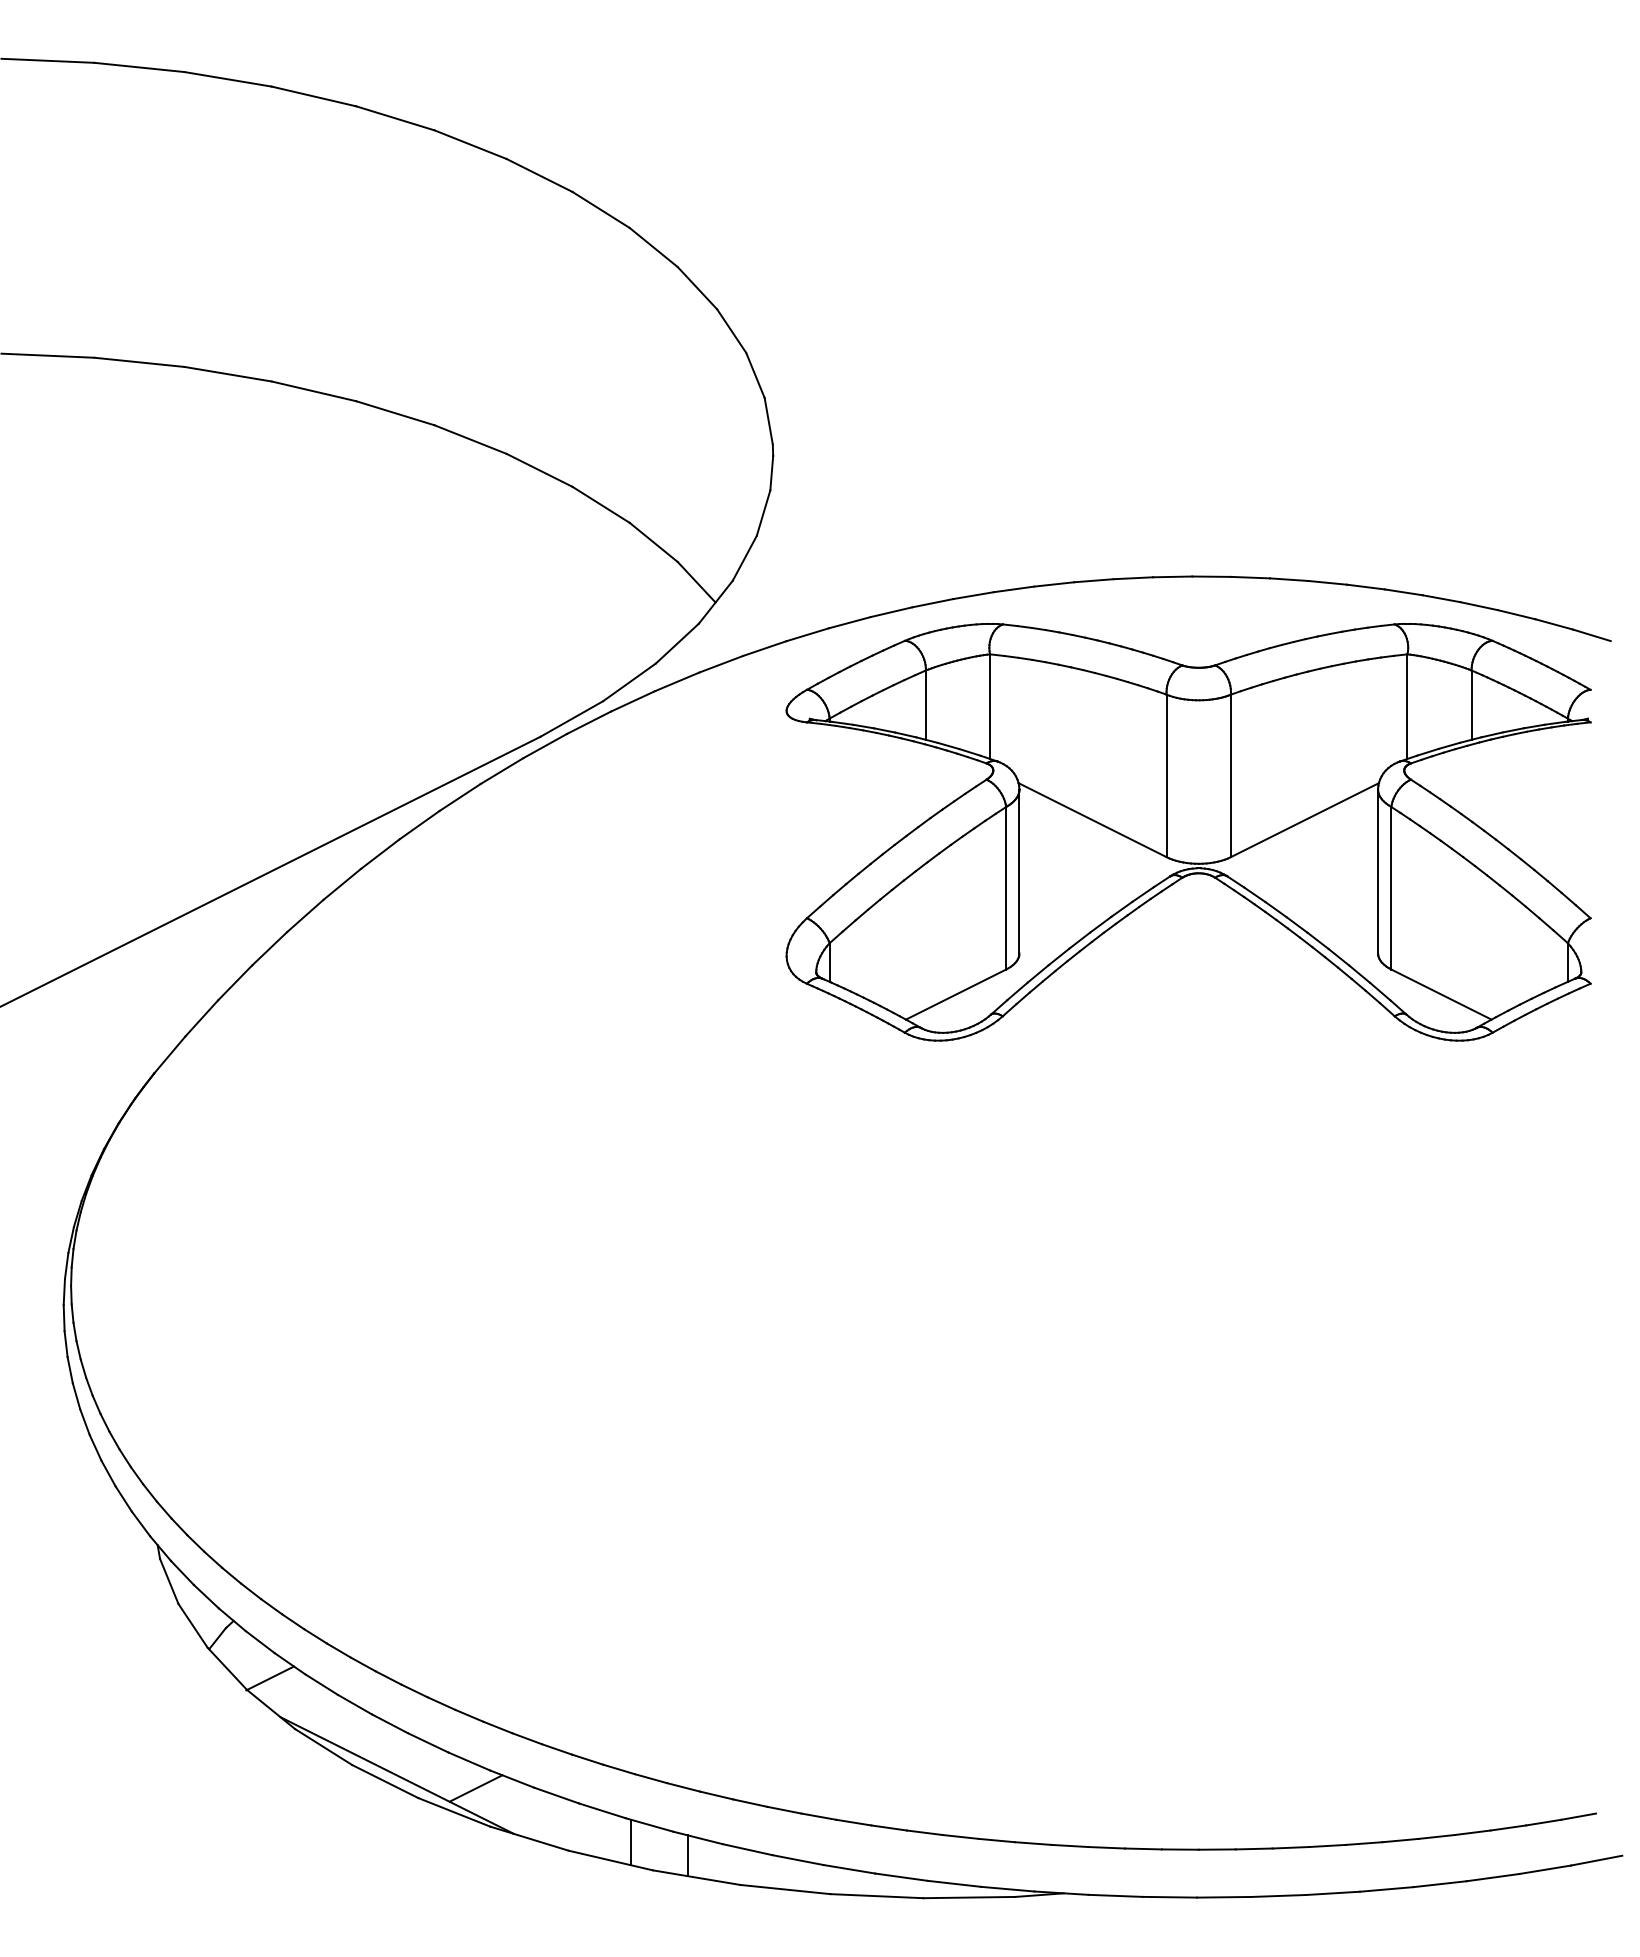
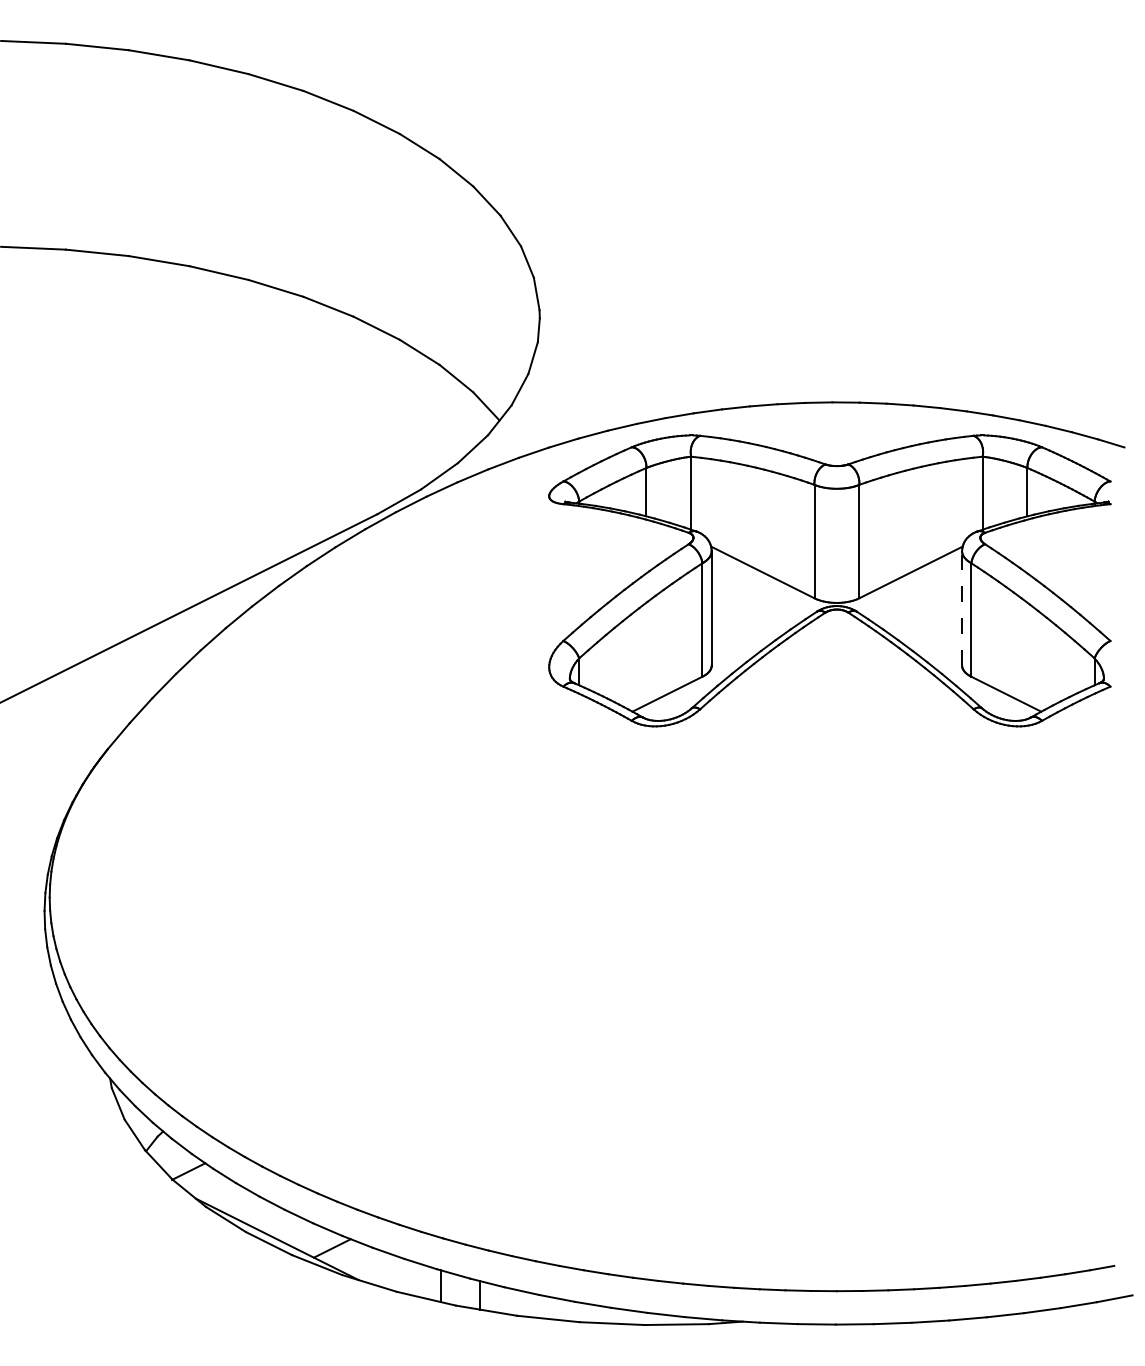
line: (1378, 870) -> (962, 607), solid -> dashed

